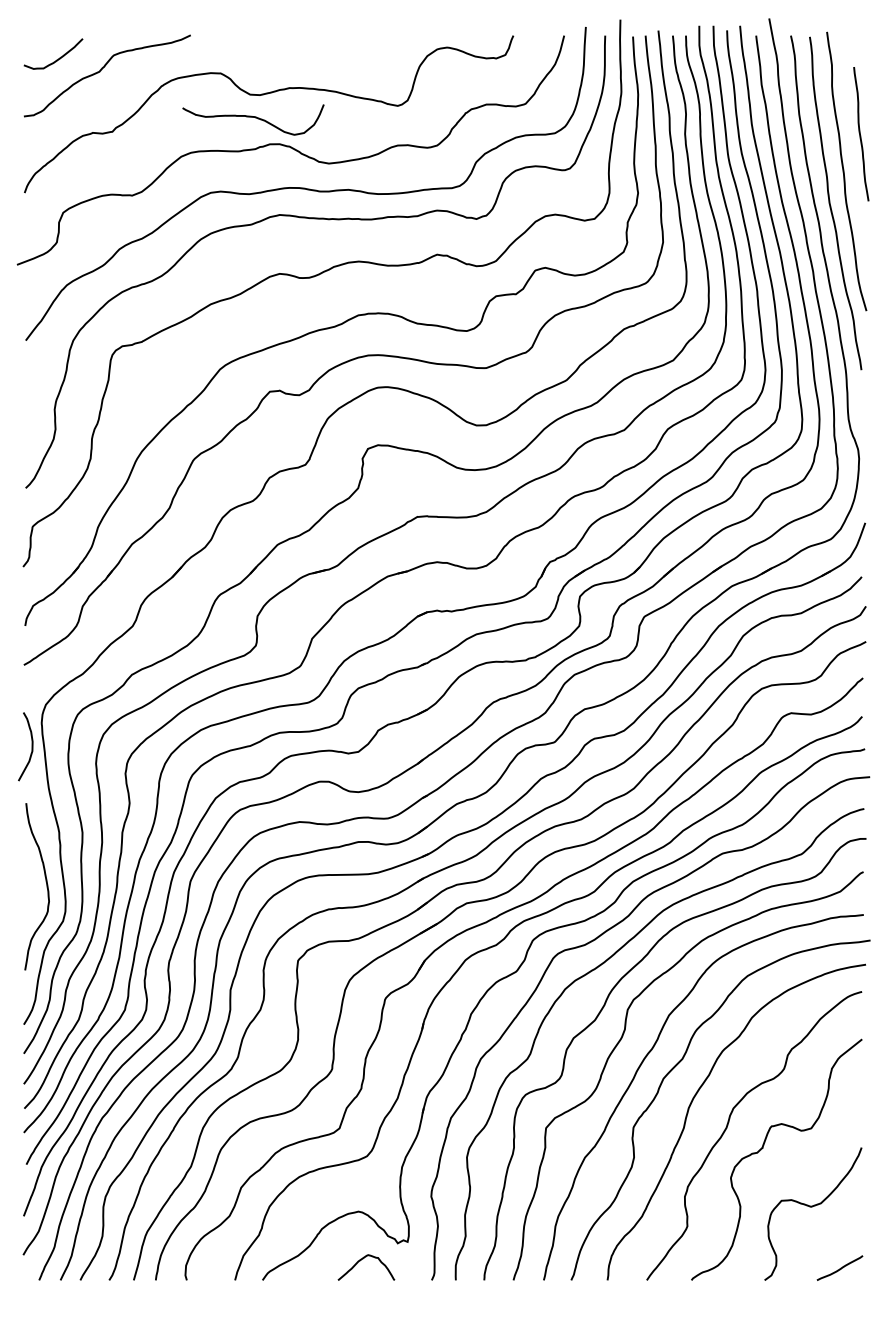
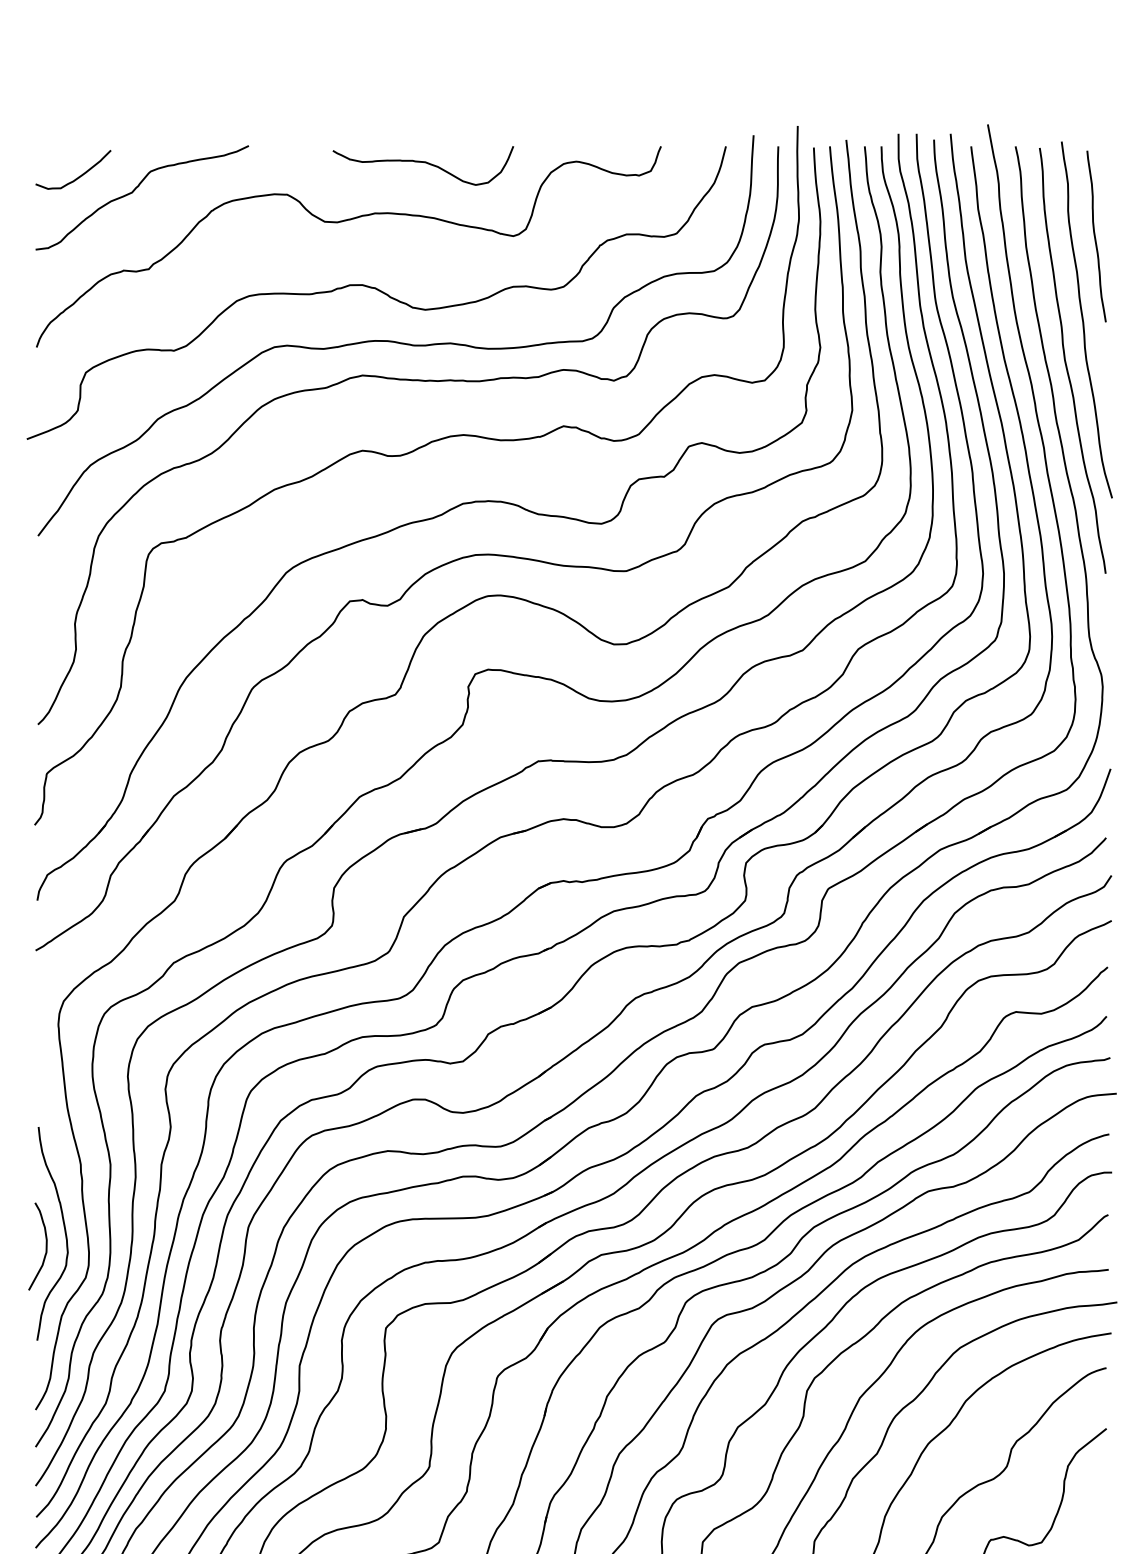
curve: (253, 117) -> (423, 162), moved
curve: (860, 134) -> (1095, 236), moved
curve: (31, 746) -> (45, 1246), moved

